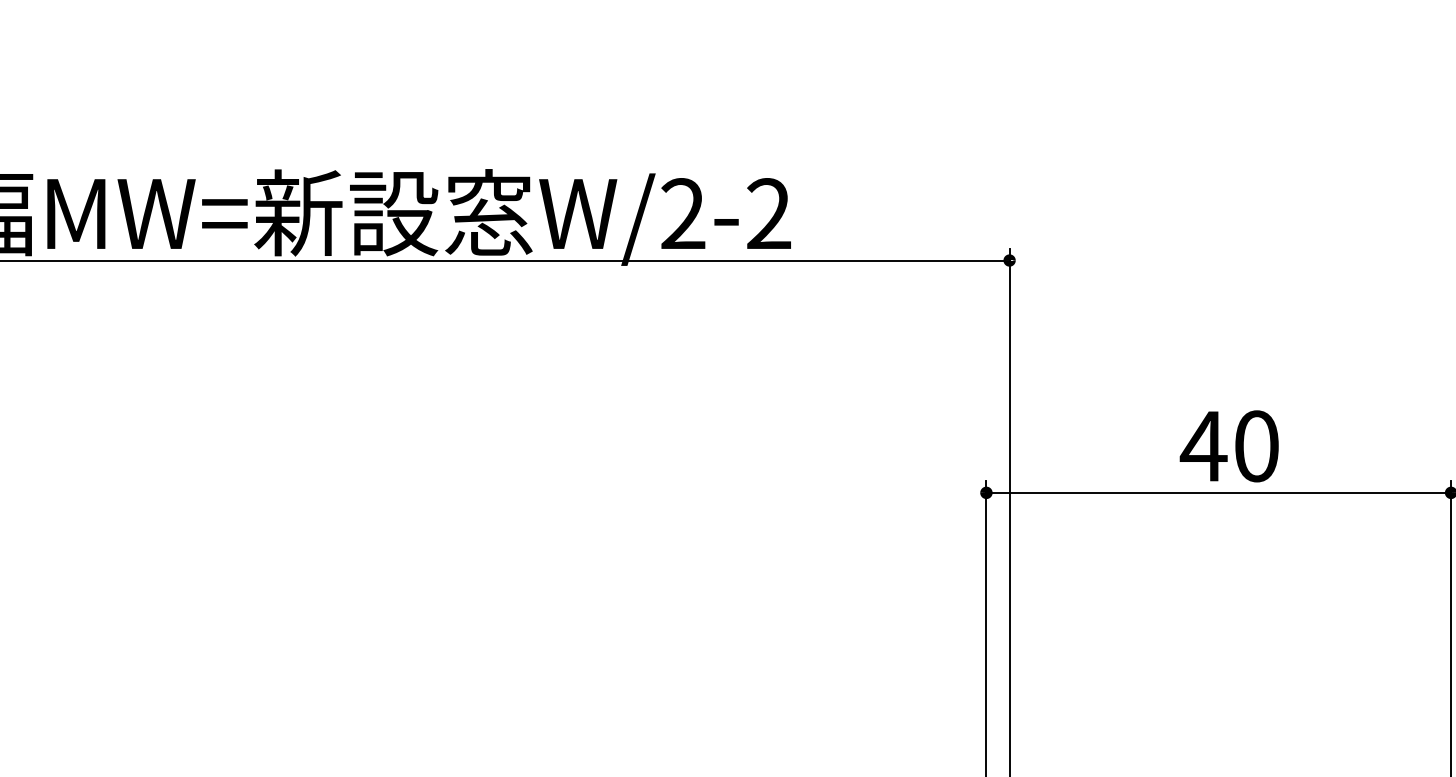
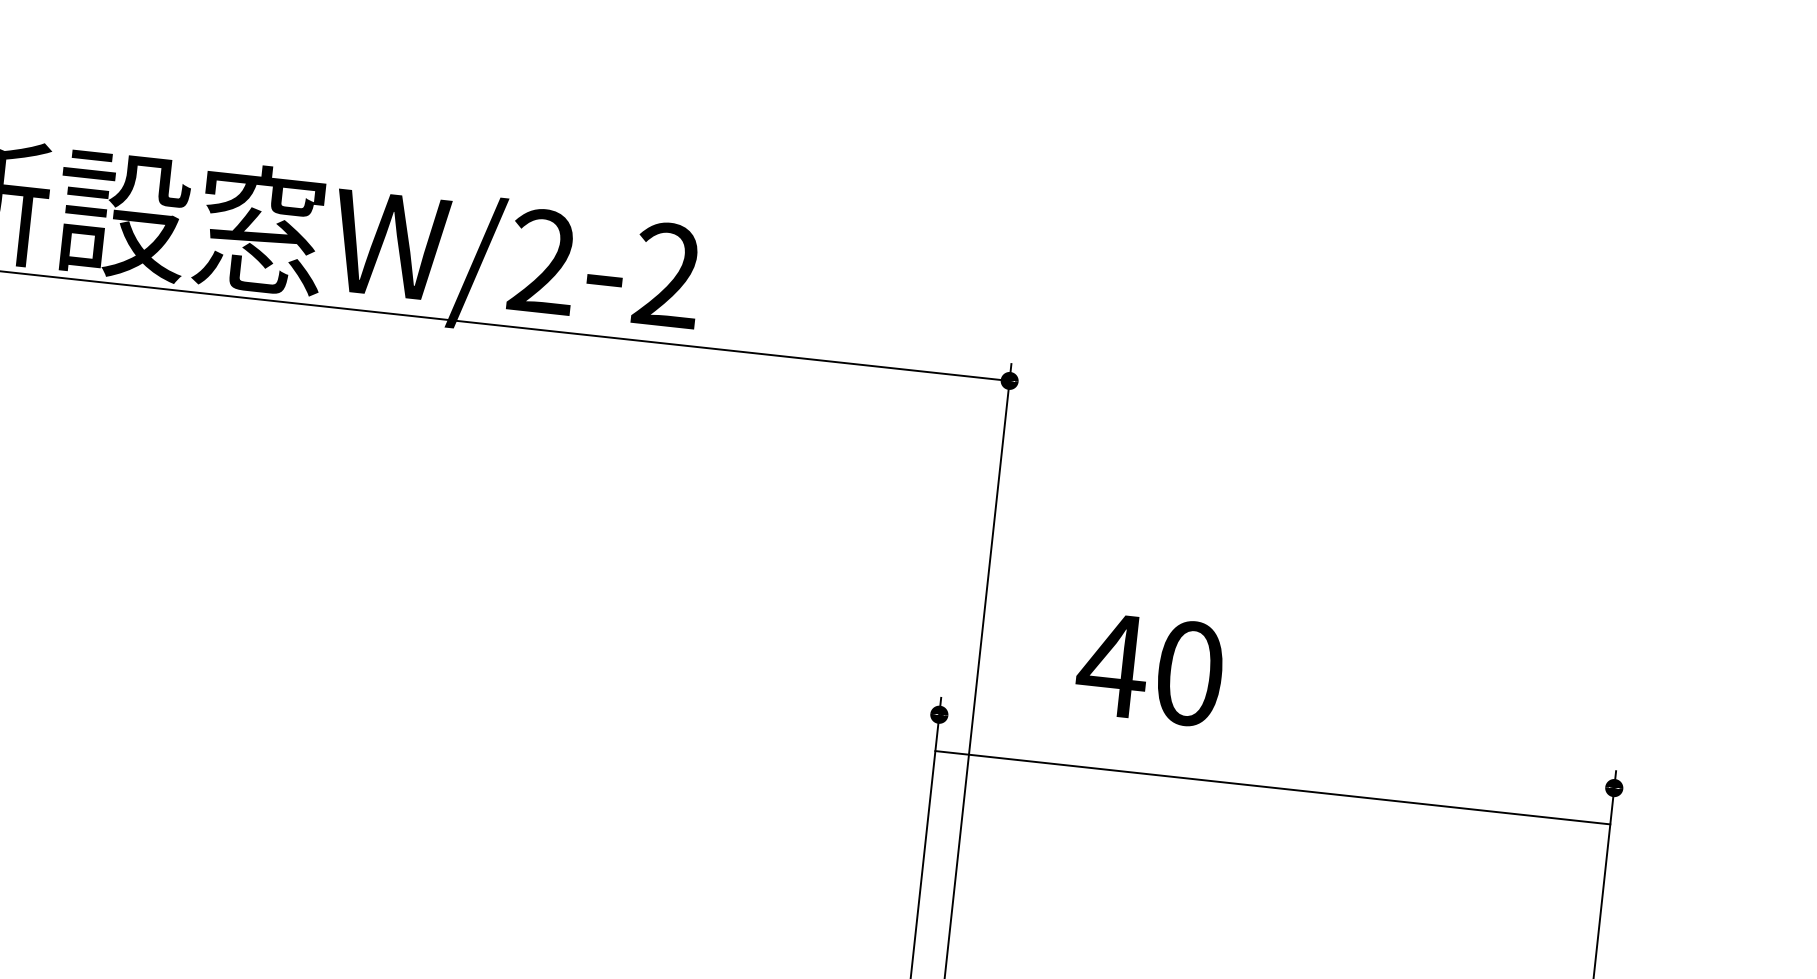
text: (1228, 446) -> (1148, 669), moved
line: (1218, 492) -> (1272, 787), moved

